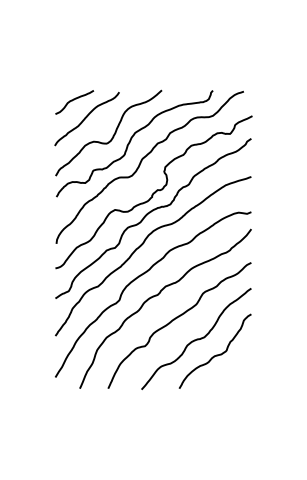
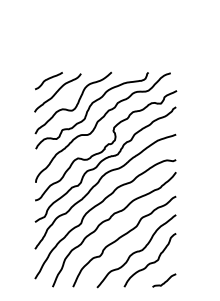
curve: (236, 380) -> (165, 281), added

